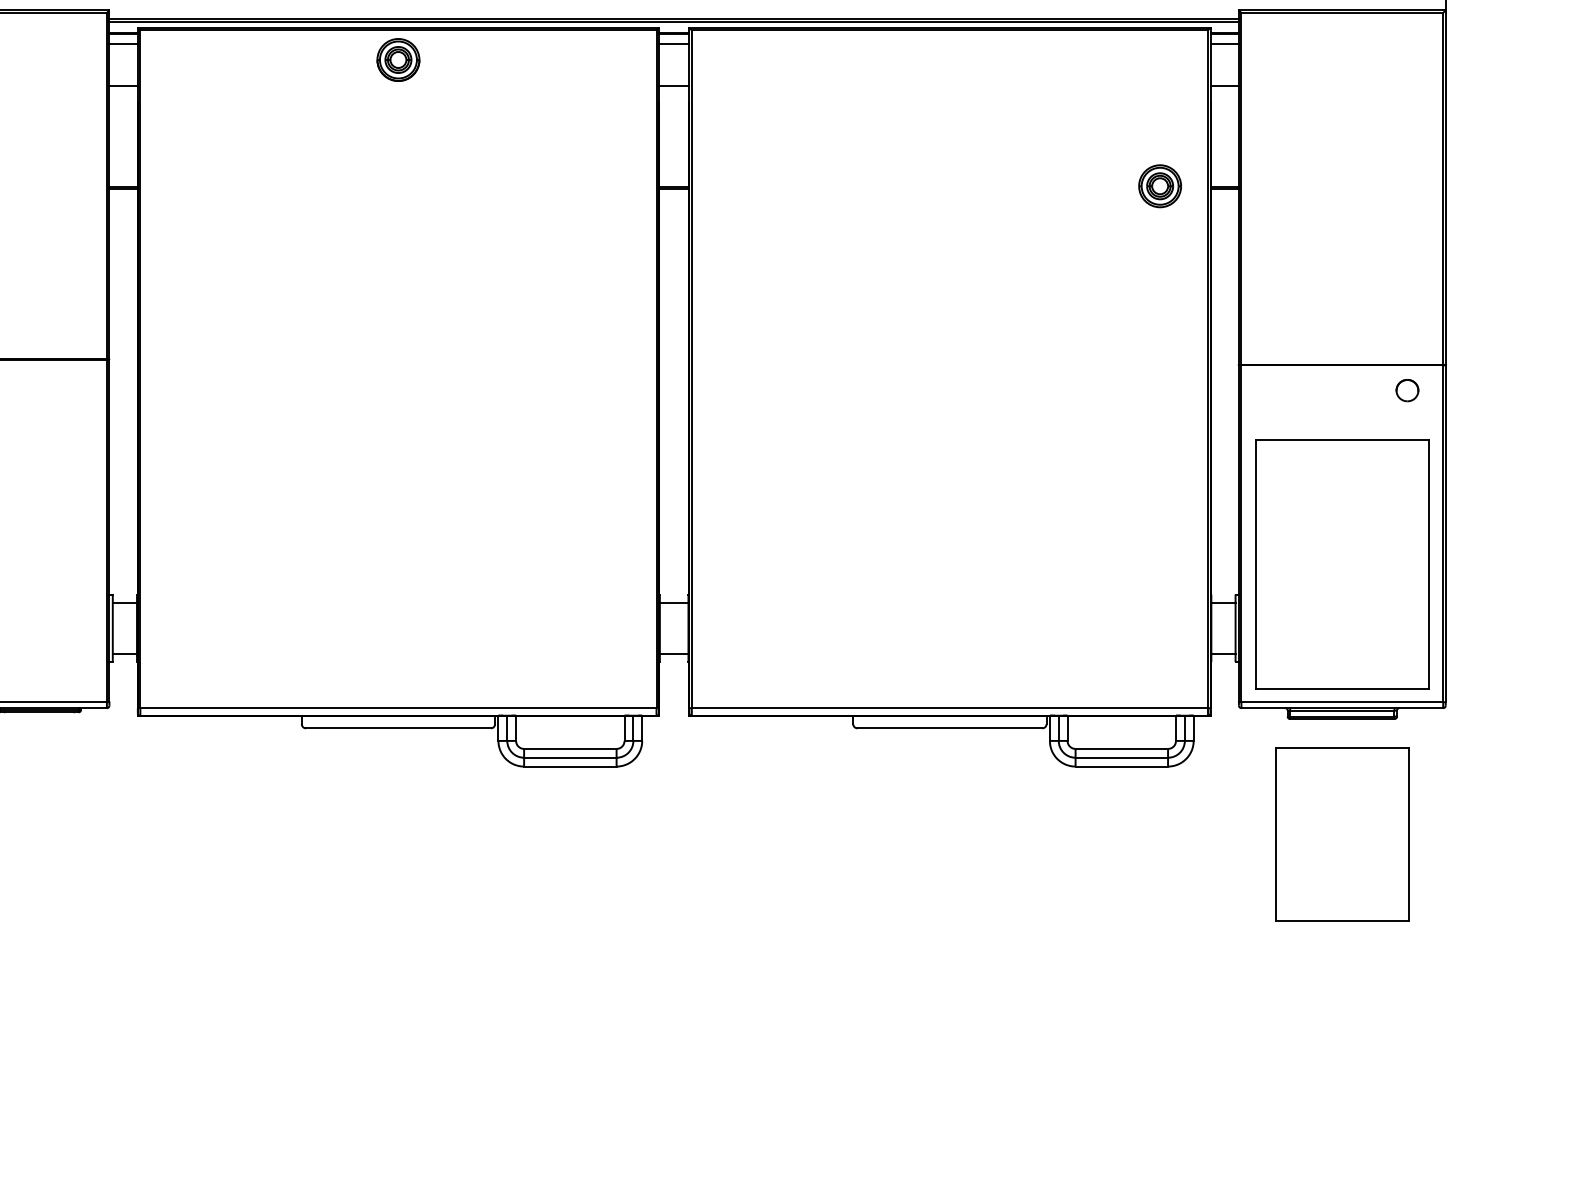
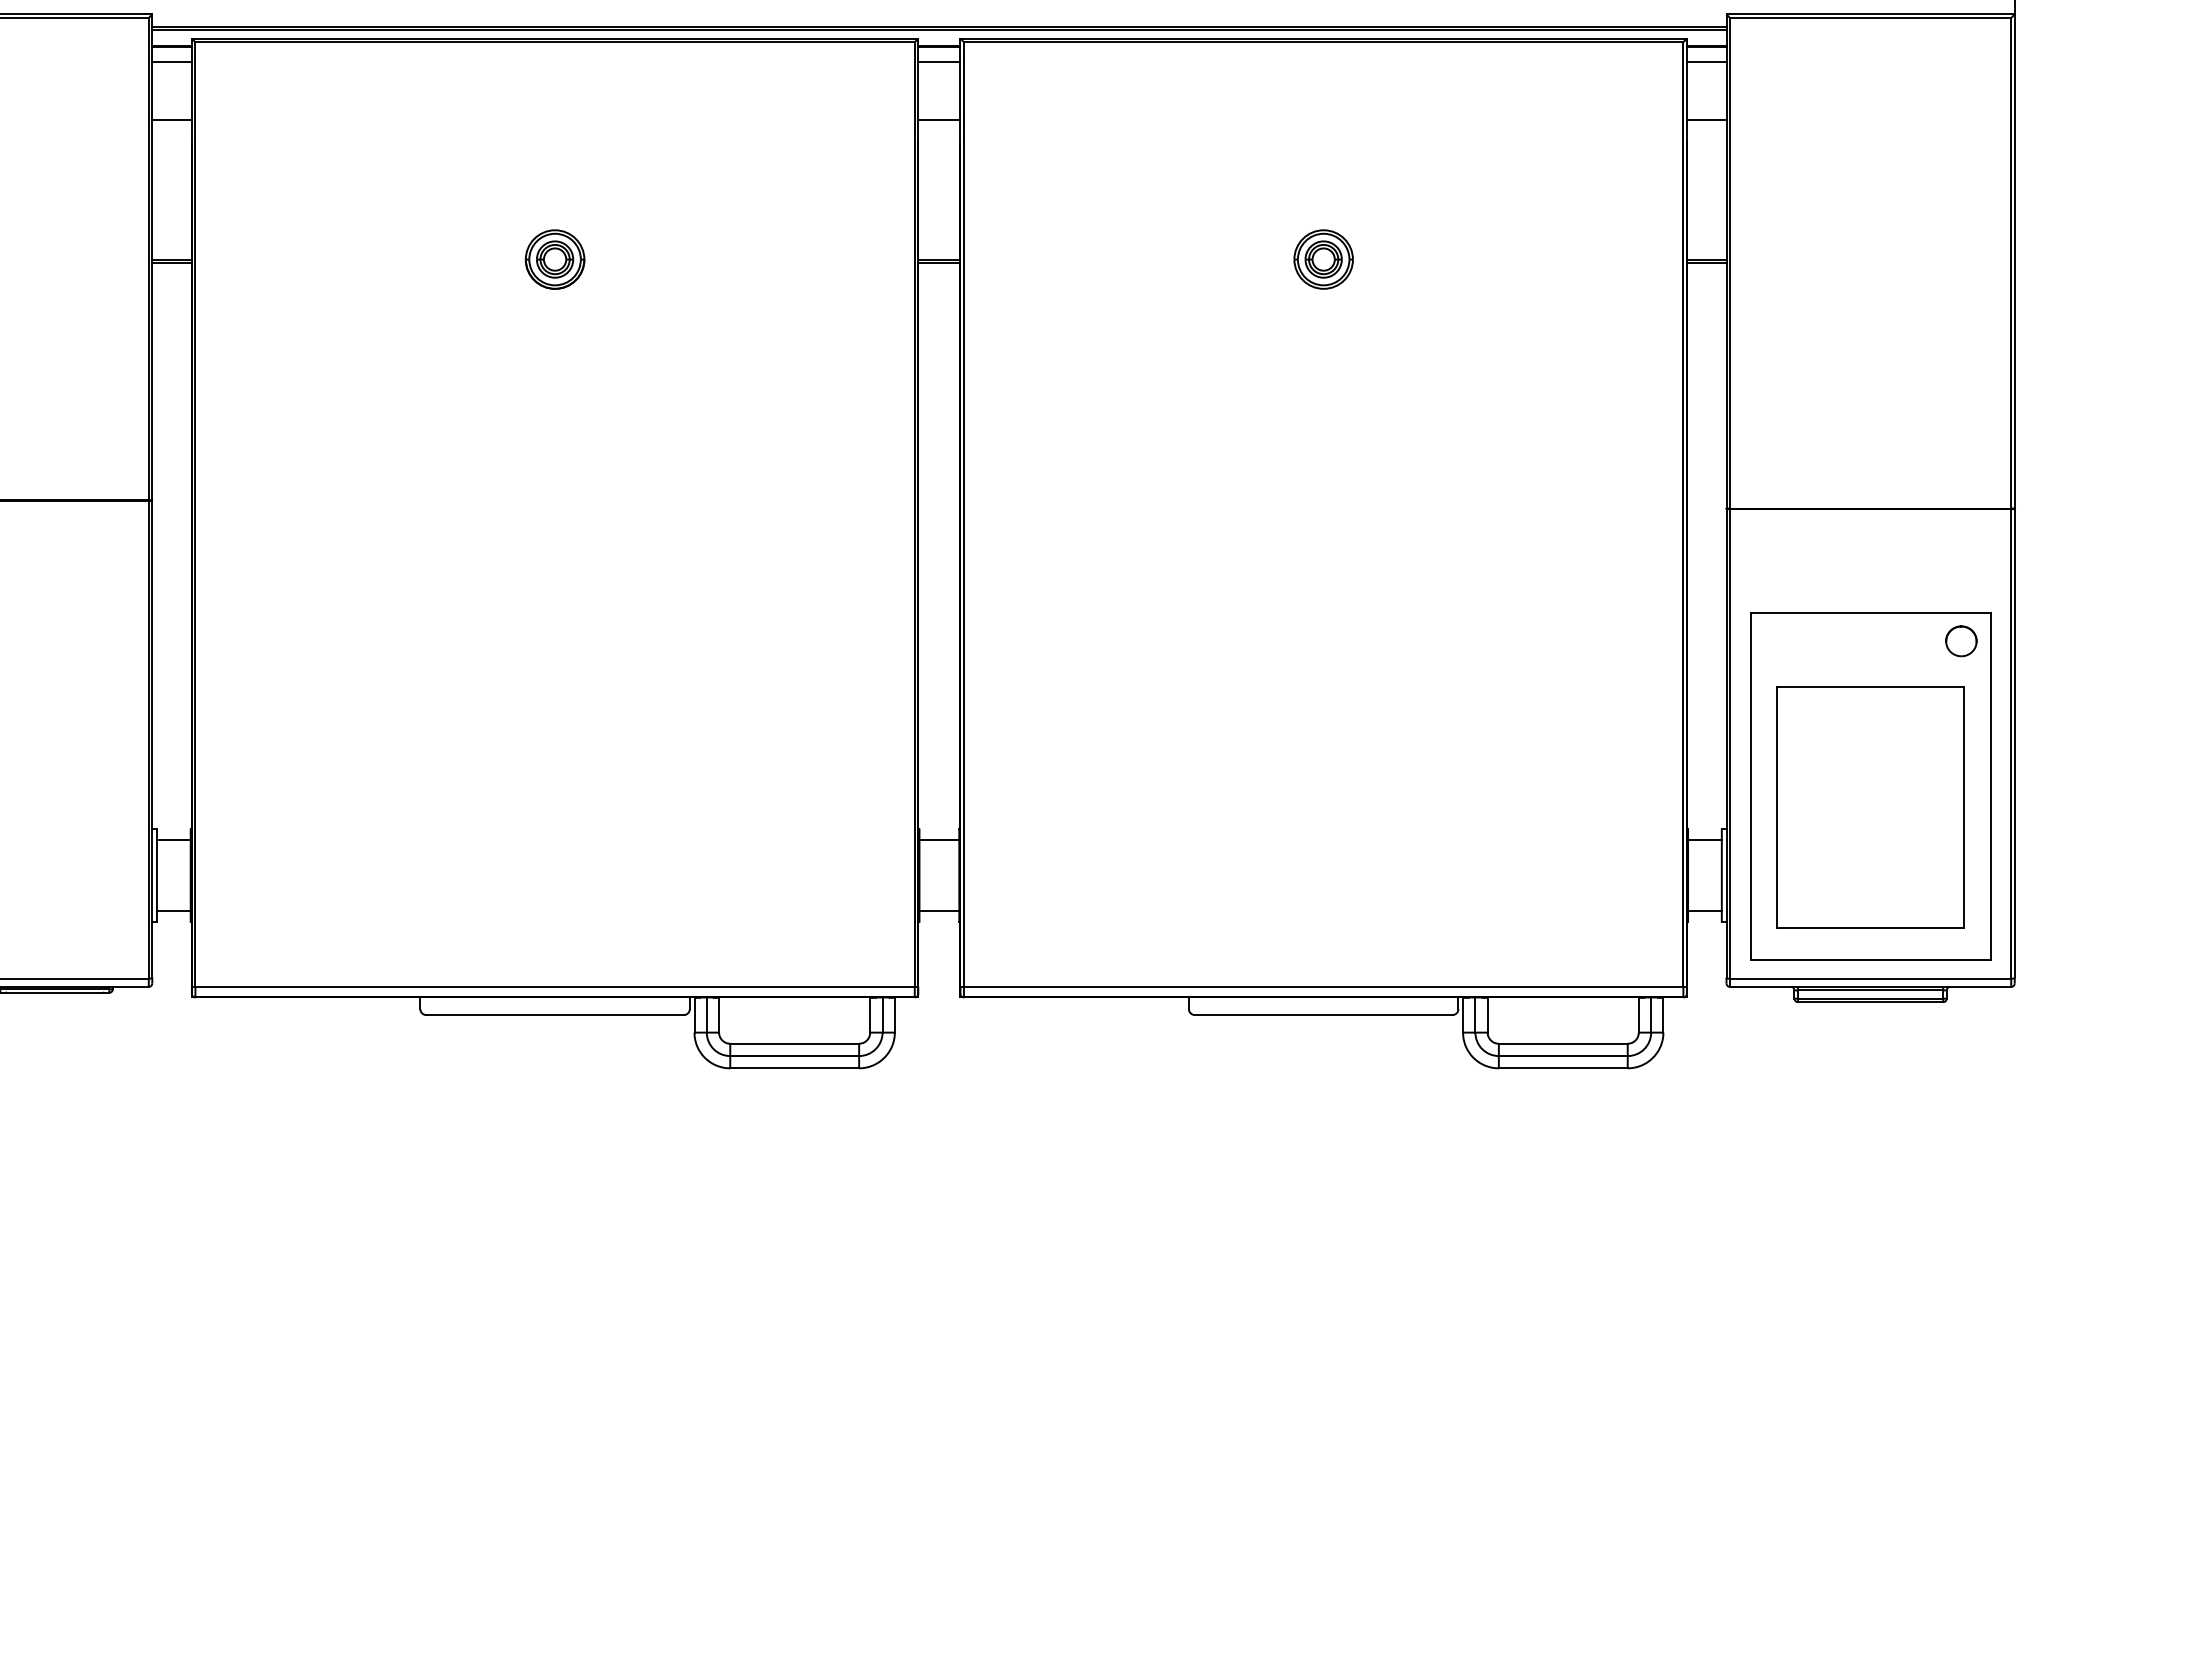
part: (398, 59) -> (554, 259), moved
part: (1160, 186) -> (1323, 259), moved
part: (1407, 390) -> (1961, 641), moved
part: (1342, 834) -> (1870, 807), moved

